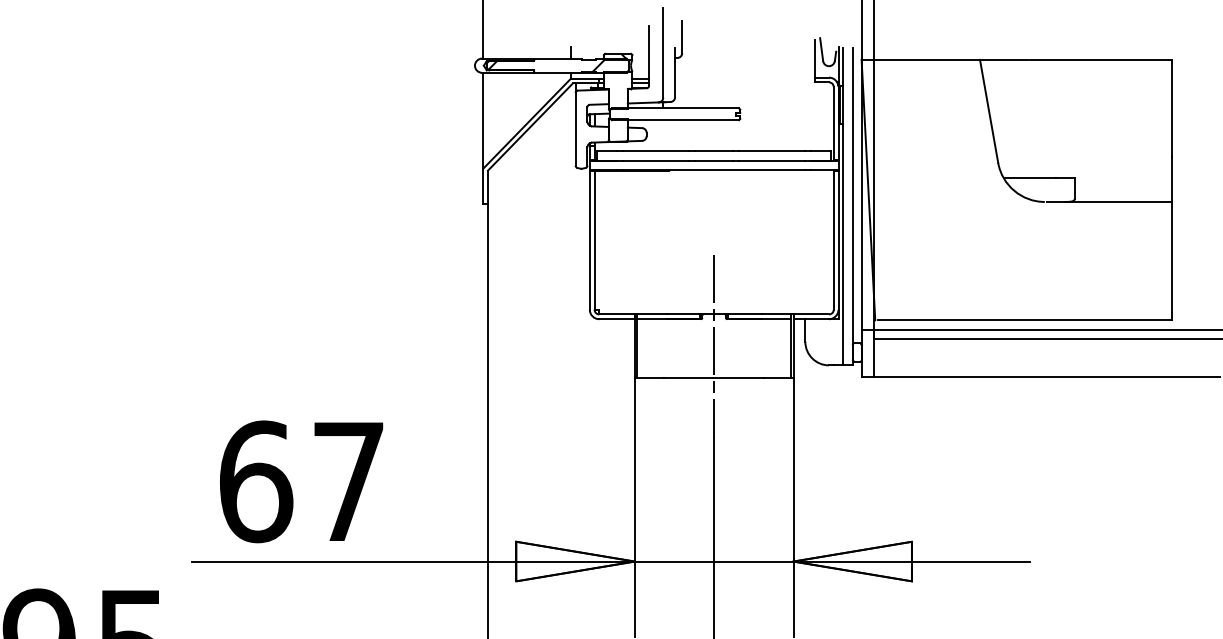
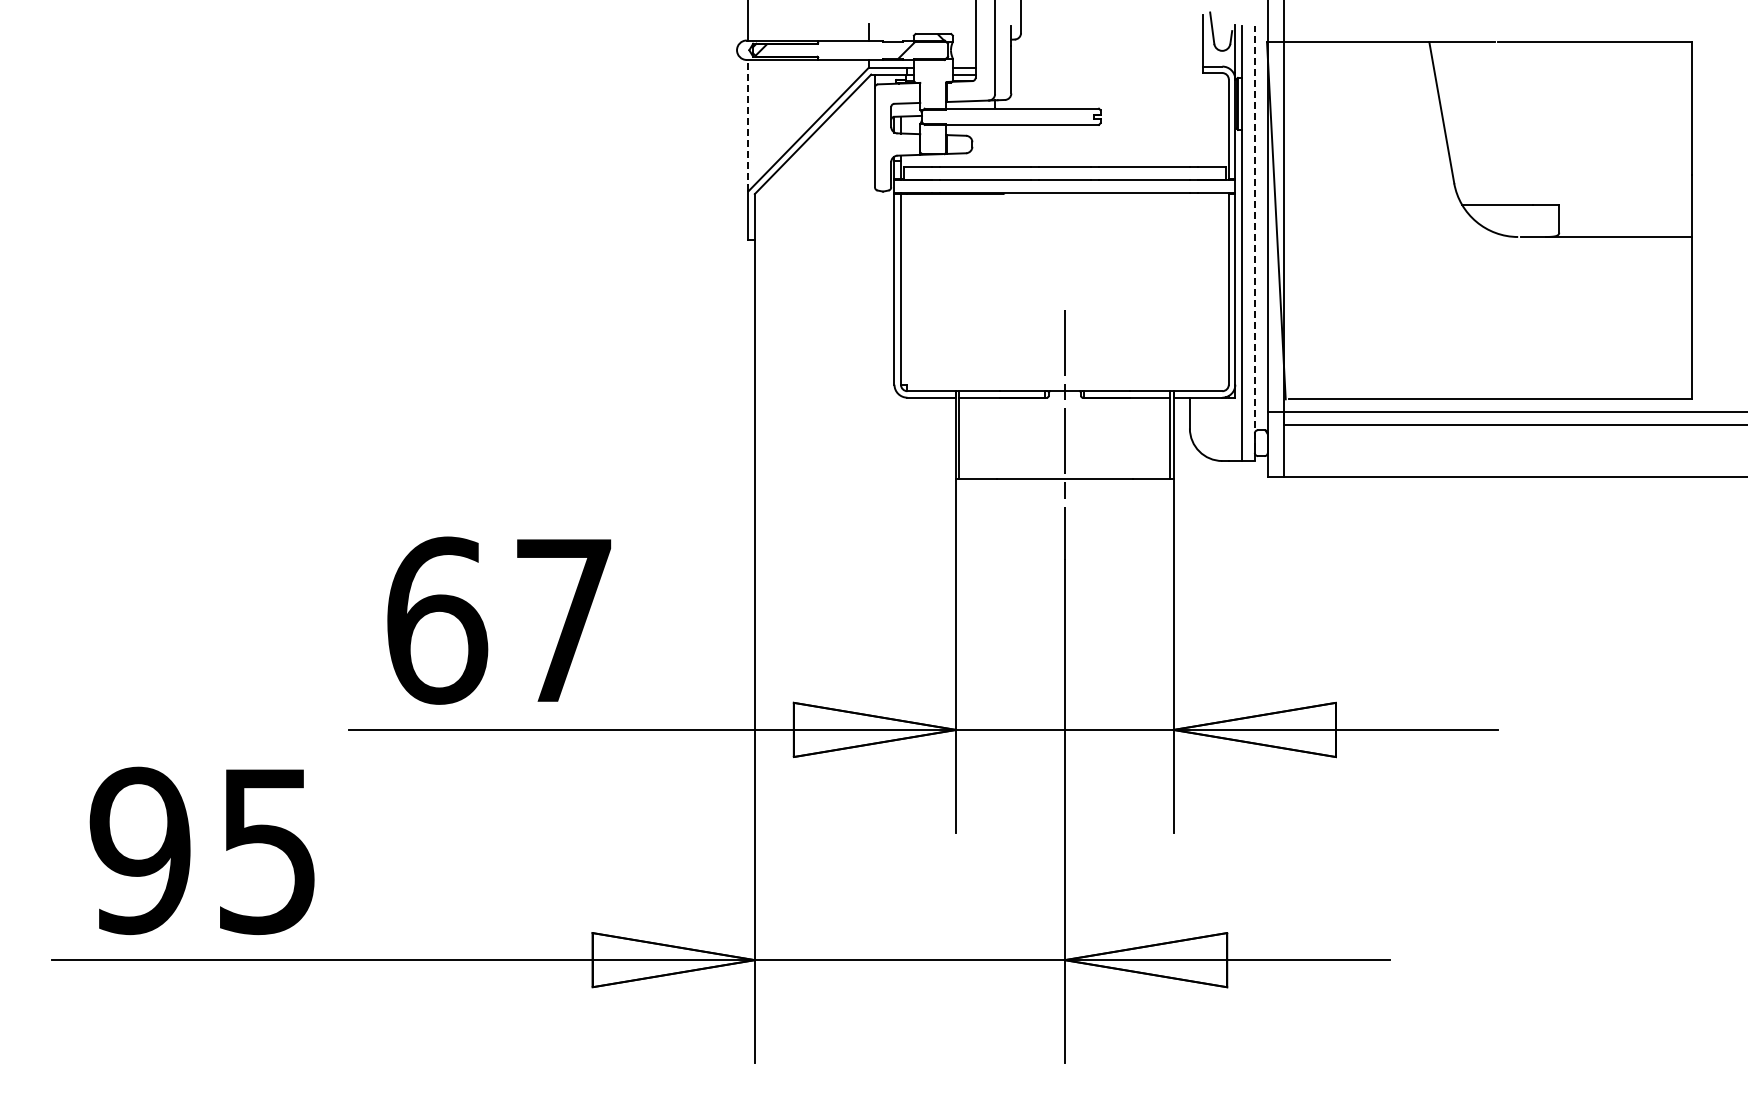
line: (483, 120) -> (748, 125), solid -> dashed
line: (852, 206) -> (1254, 243), solid -> dashed

